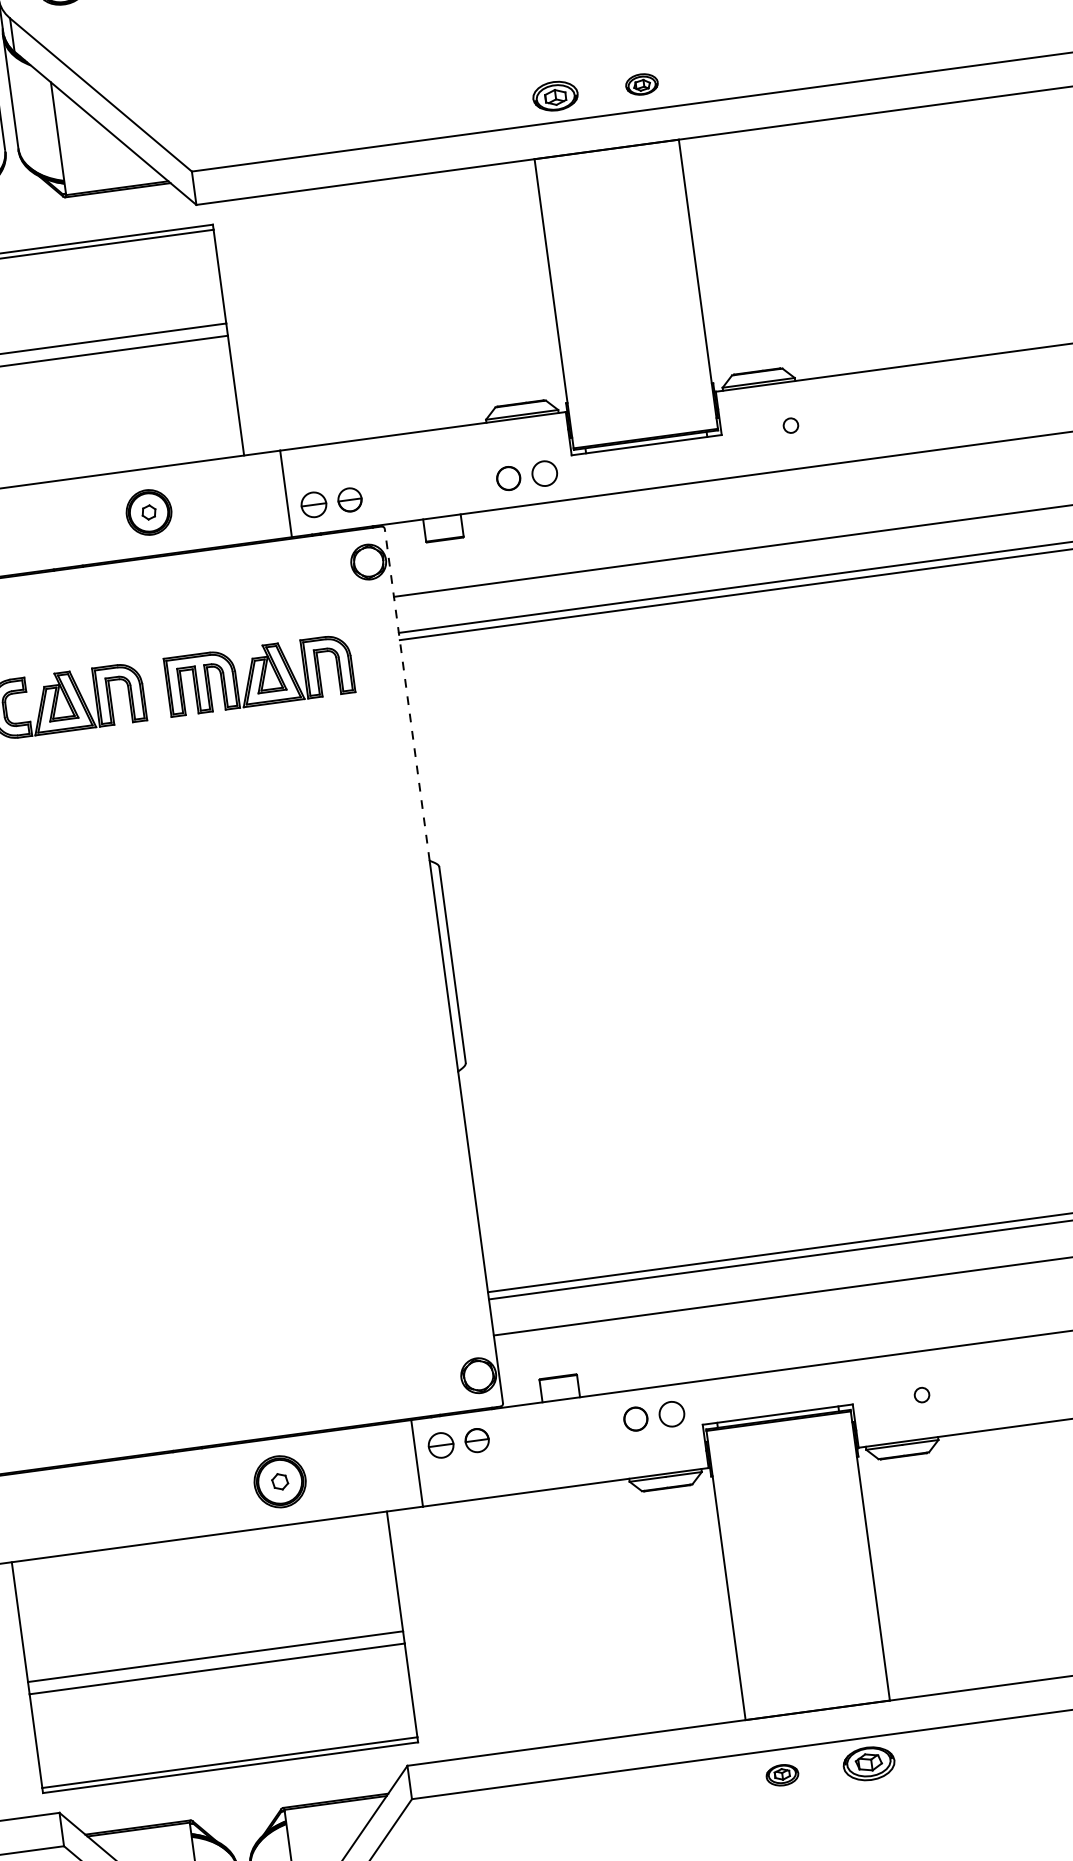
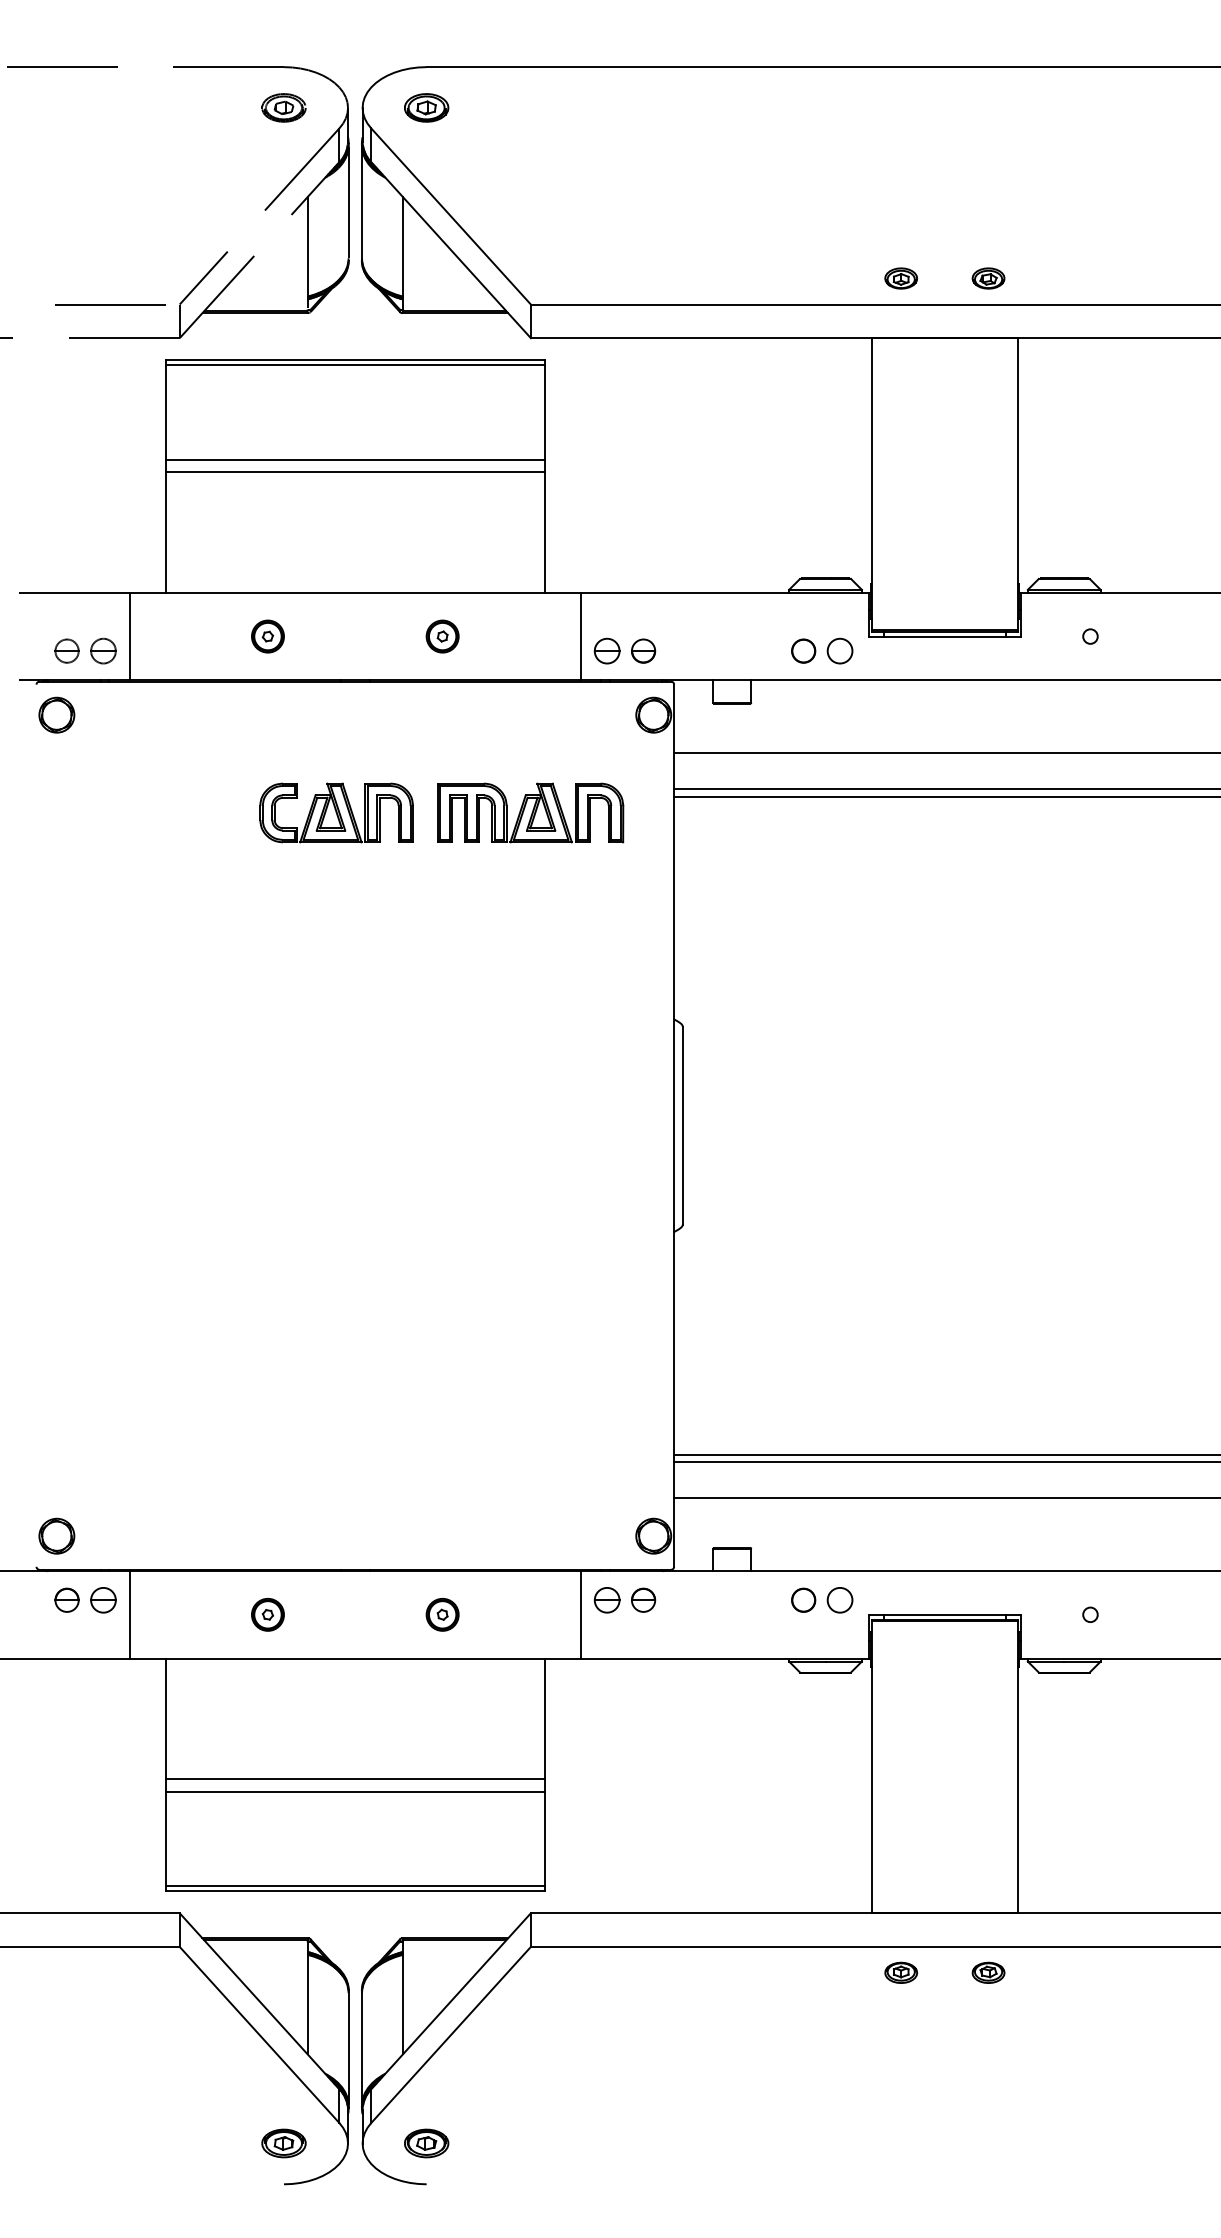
part: (554, 96) -> (900, 278), size x0.71
part: (148, 512) -> (442, 636), size x0.71
line: (407, 694) -> (674, 851), dashed -> solid
part: (279, 1481) -> (442, 1614), size x0.62
part: (106, 1505) -> (267, 1614), added
part: (868, 1763) -> (988, 1972), size x0.62

